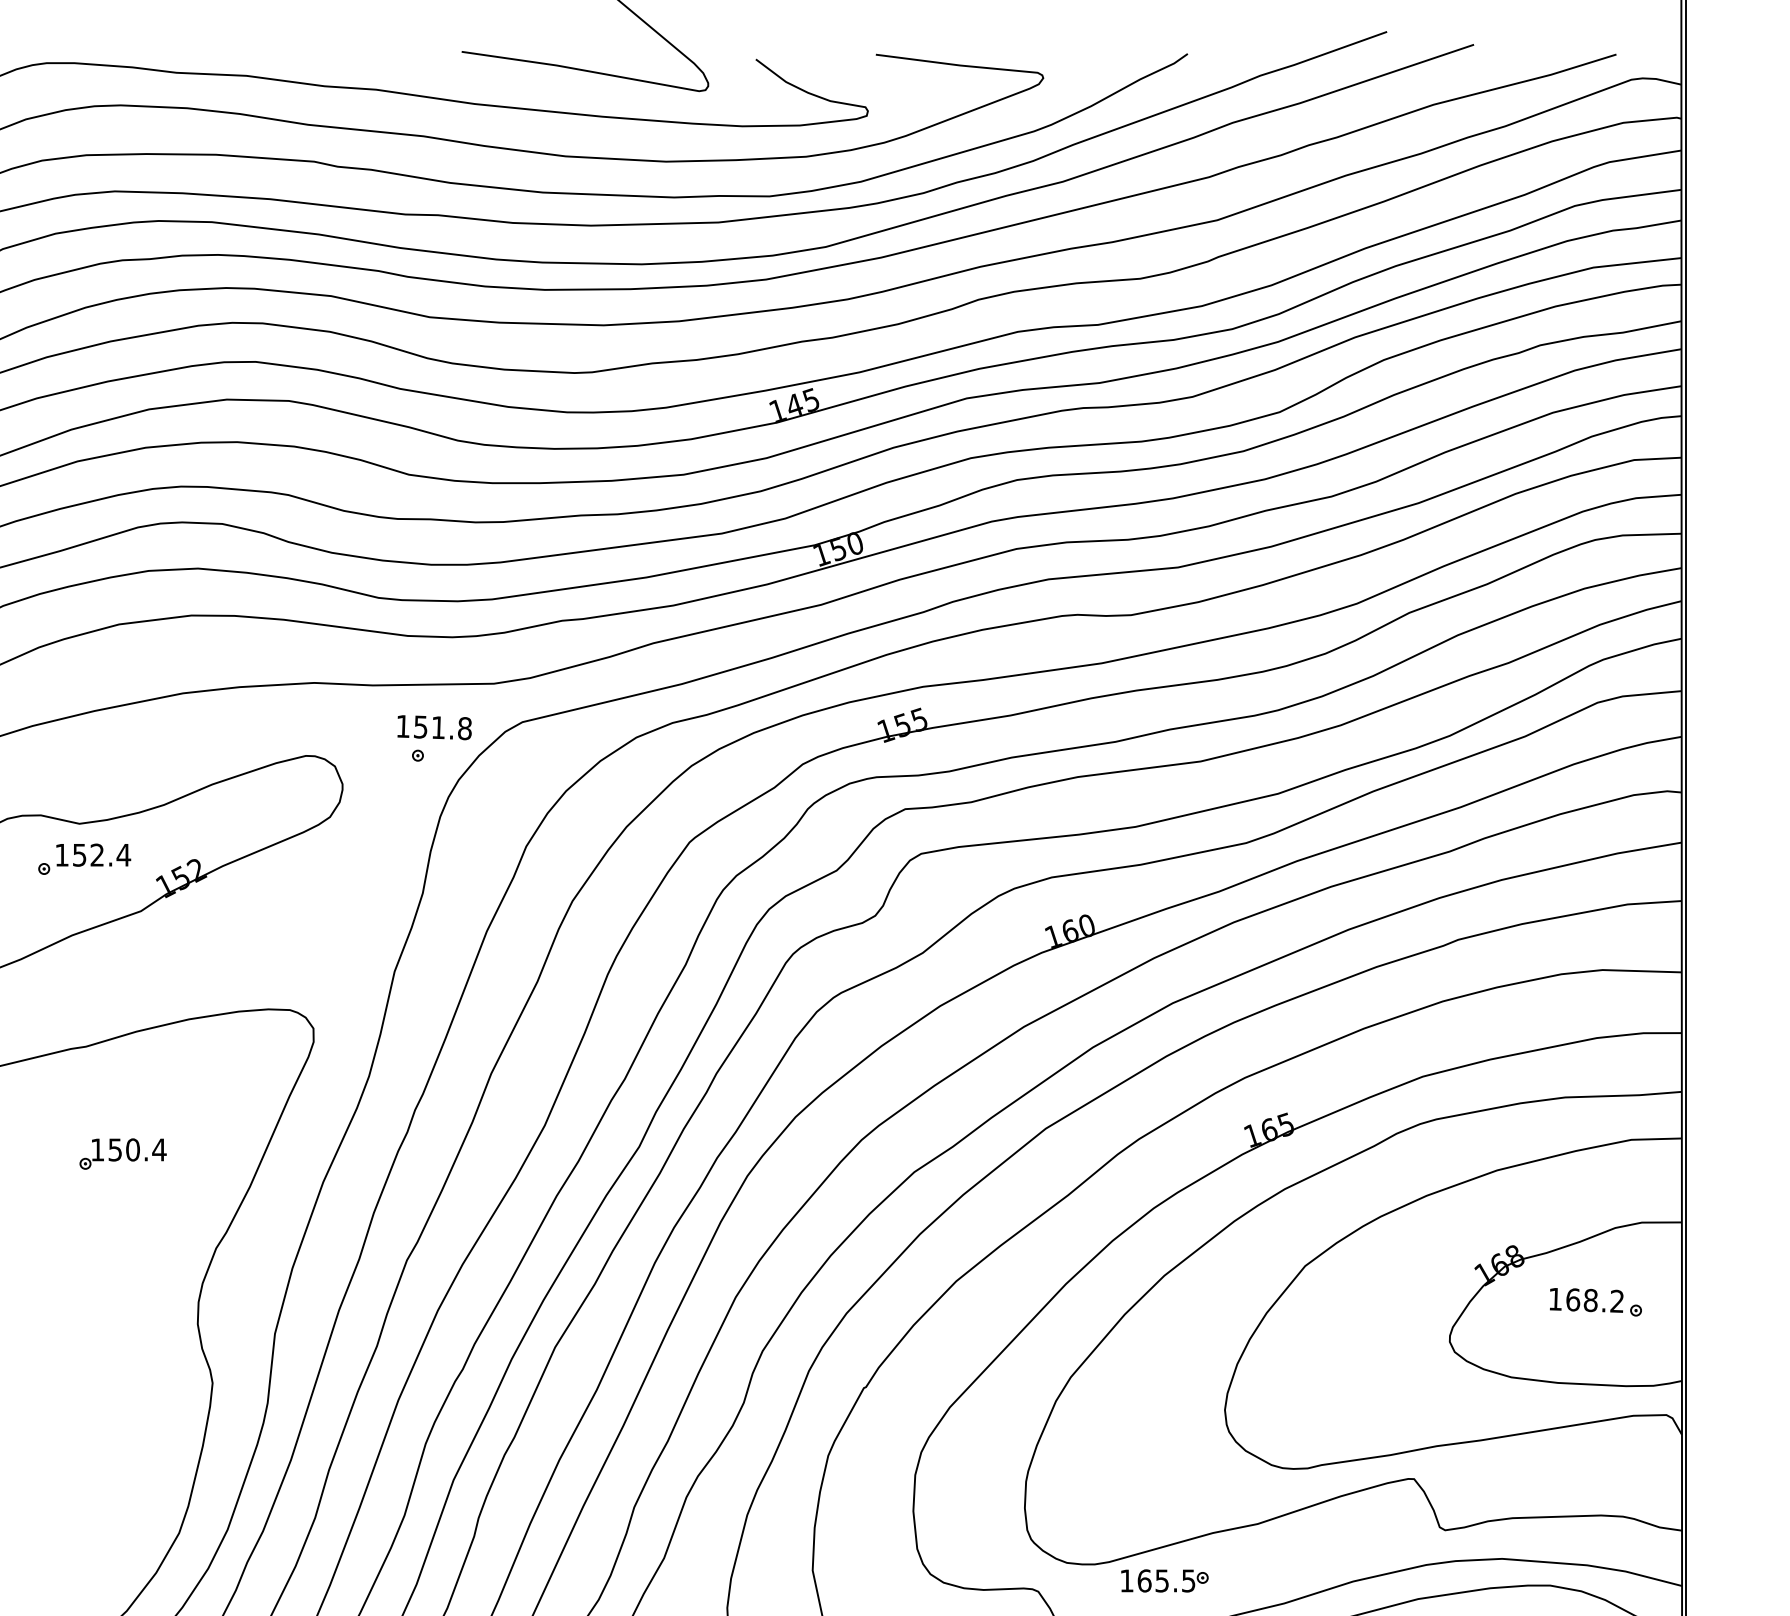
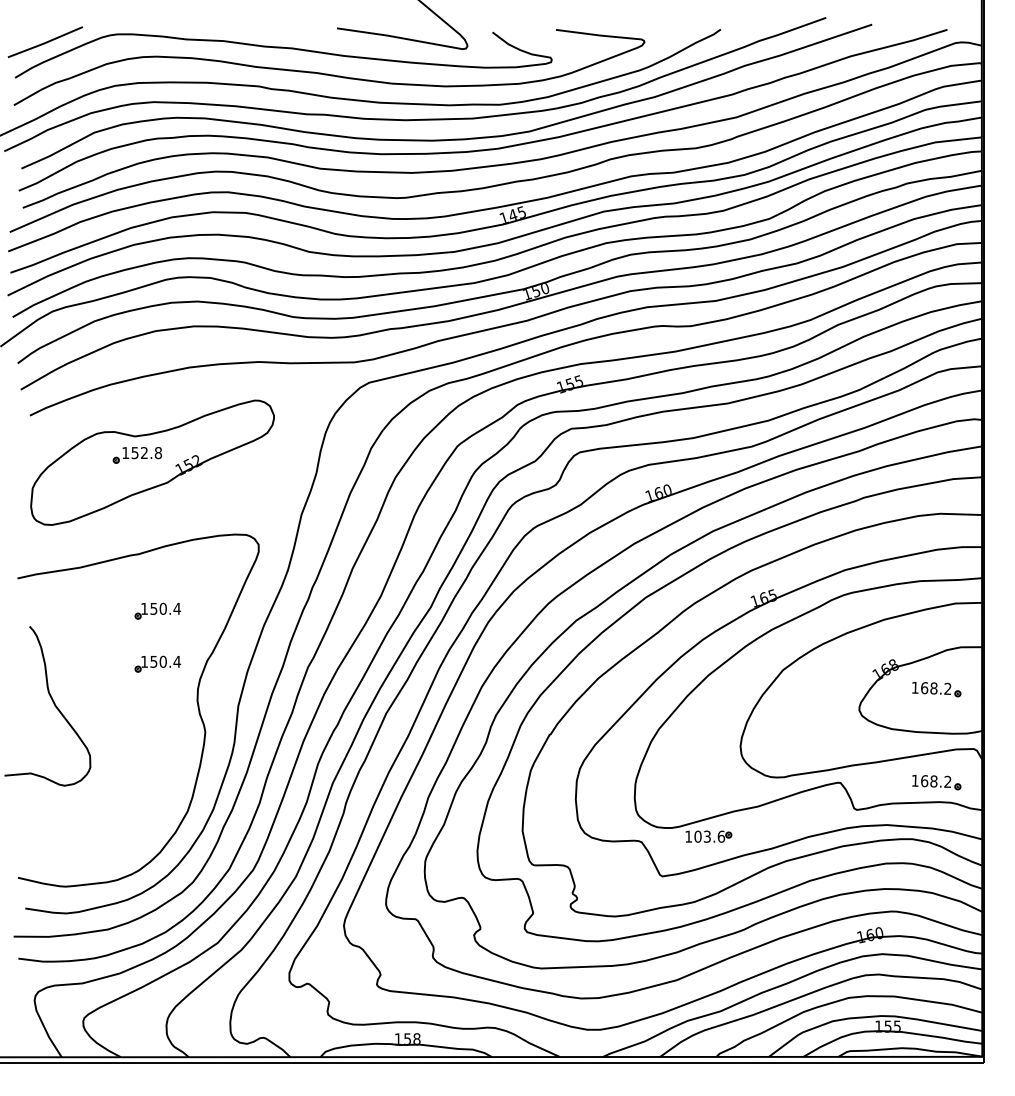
part: (434, 738) -> (322, 391), removed
text: (123, 856) -> (158, 453), 152.4 -> 152.8
part: (122, 1253) -> (157, 663), added
part: (1595, 1478) -> (936, 782), added
text: (1166, 1580) -> (709, 836), 165.5 -> 103.6

